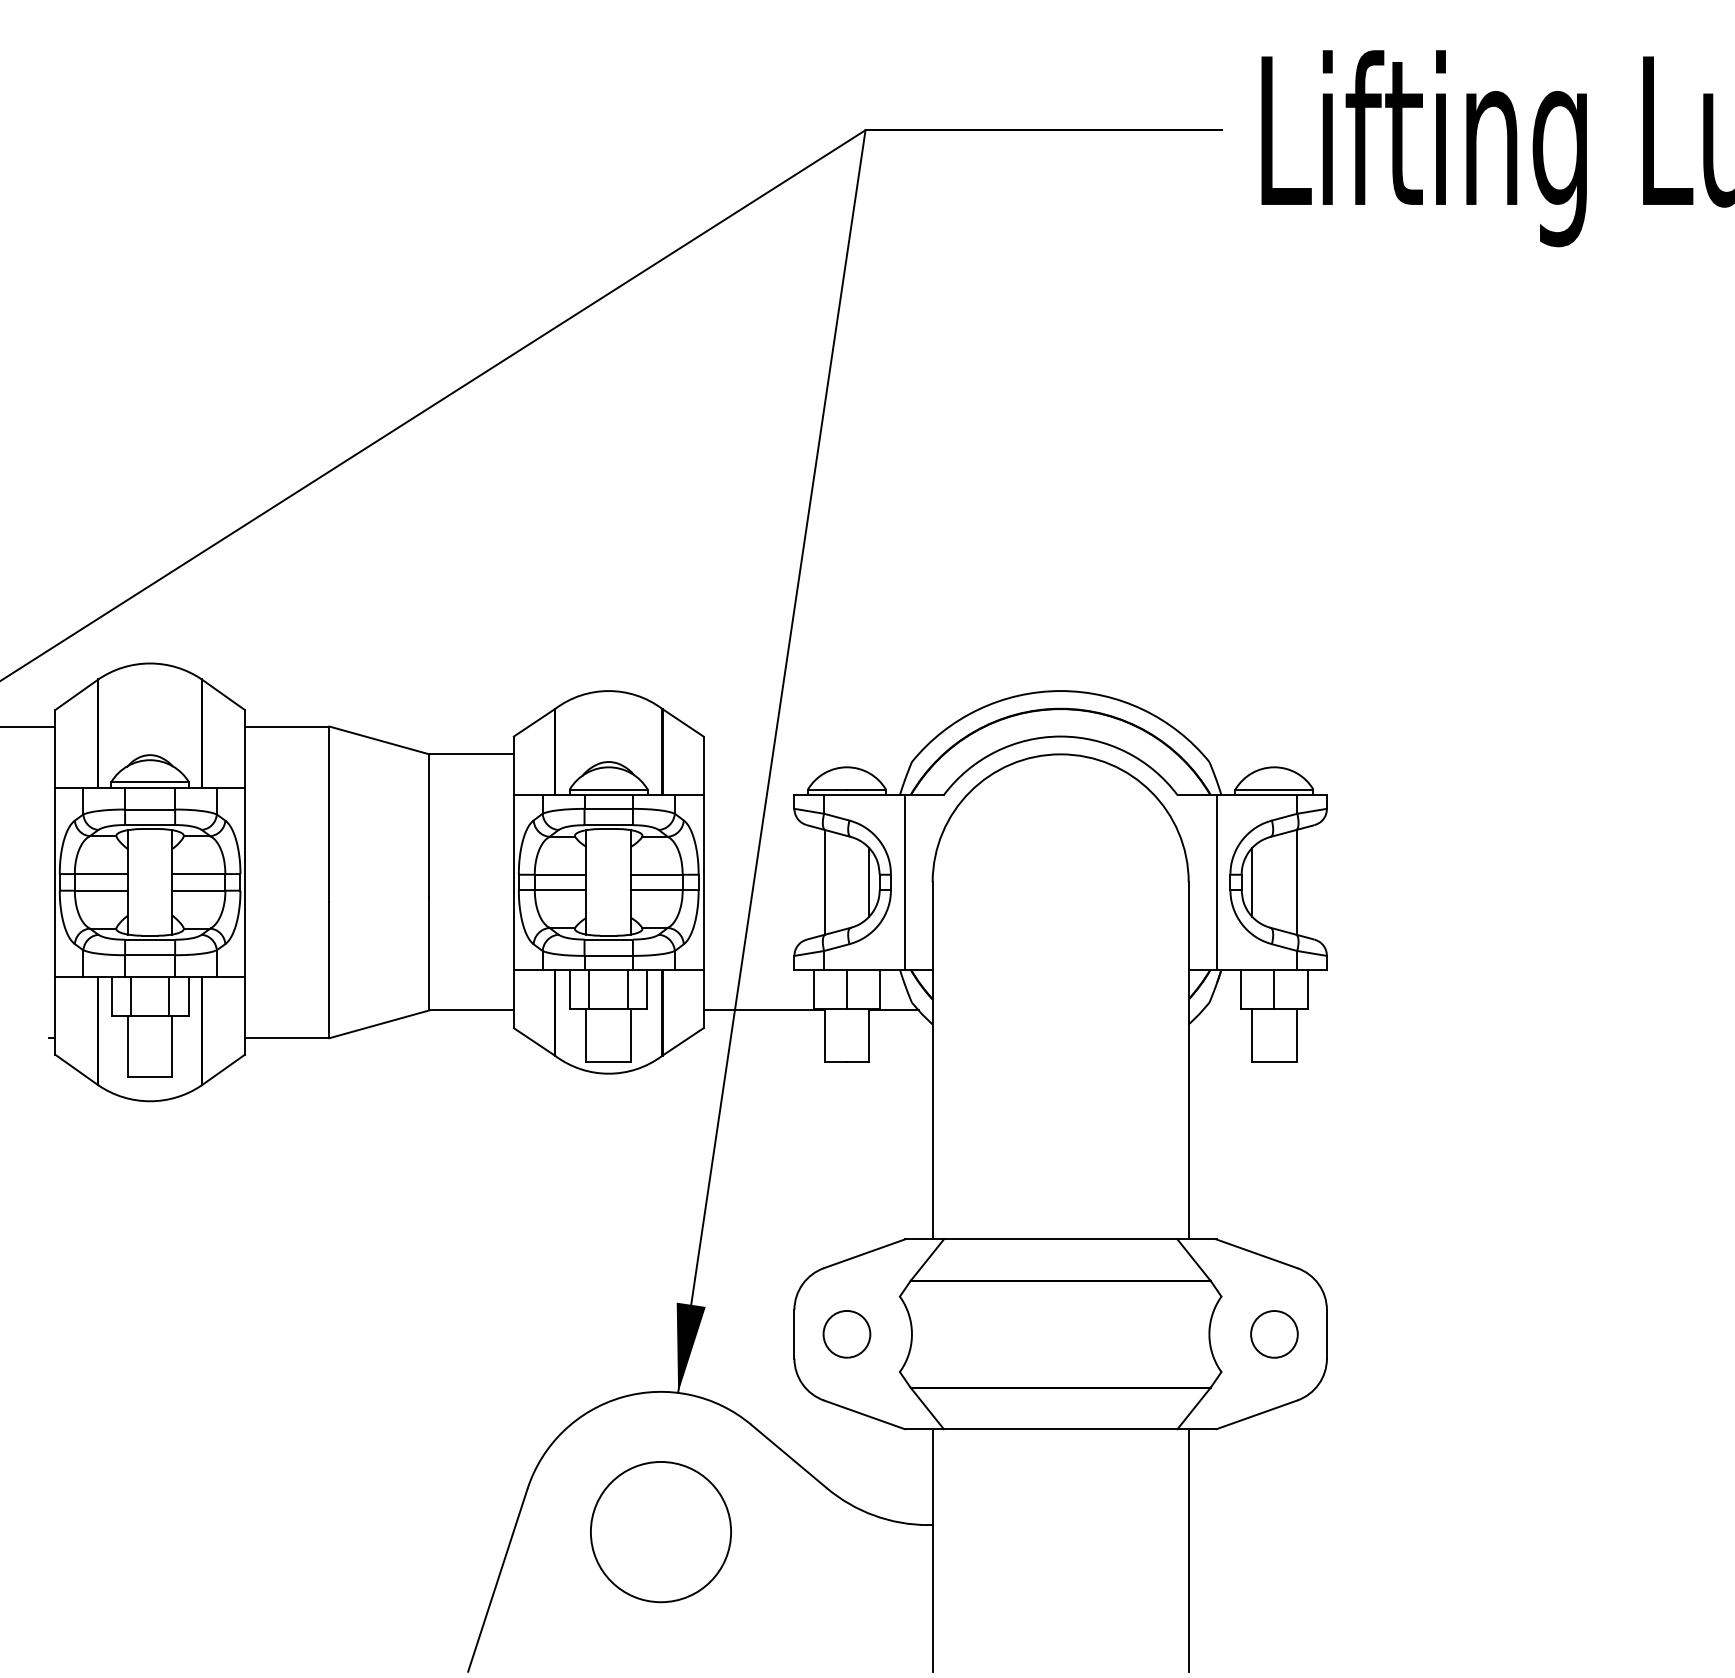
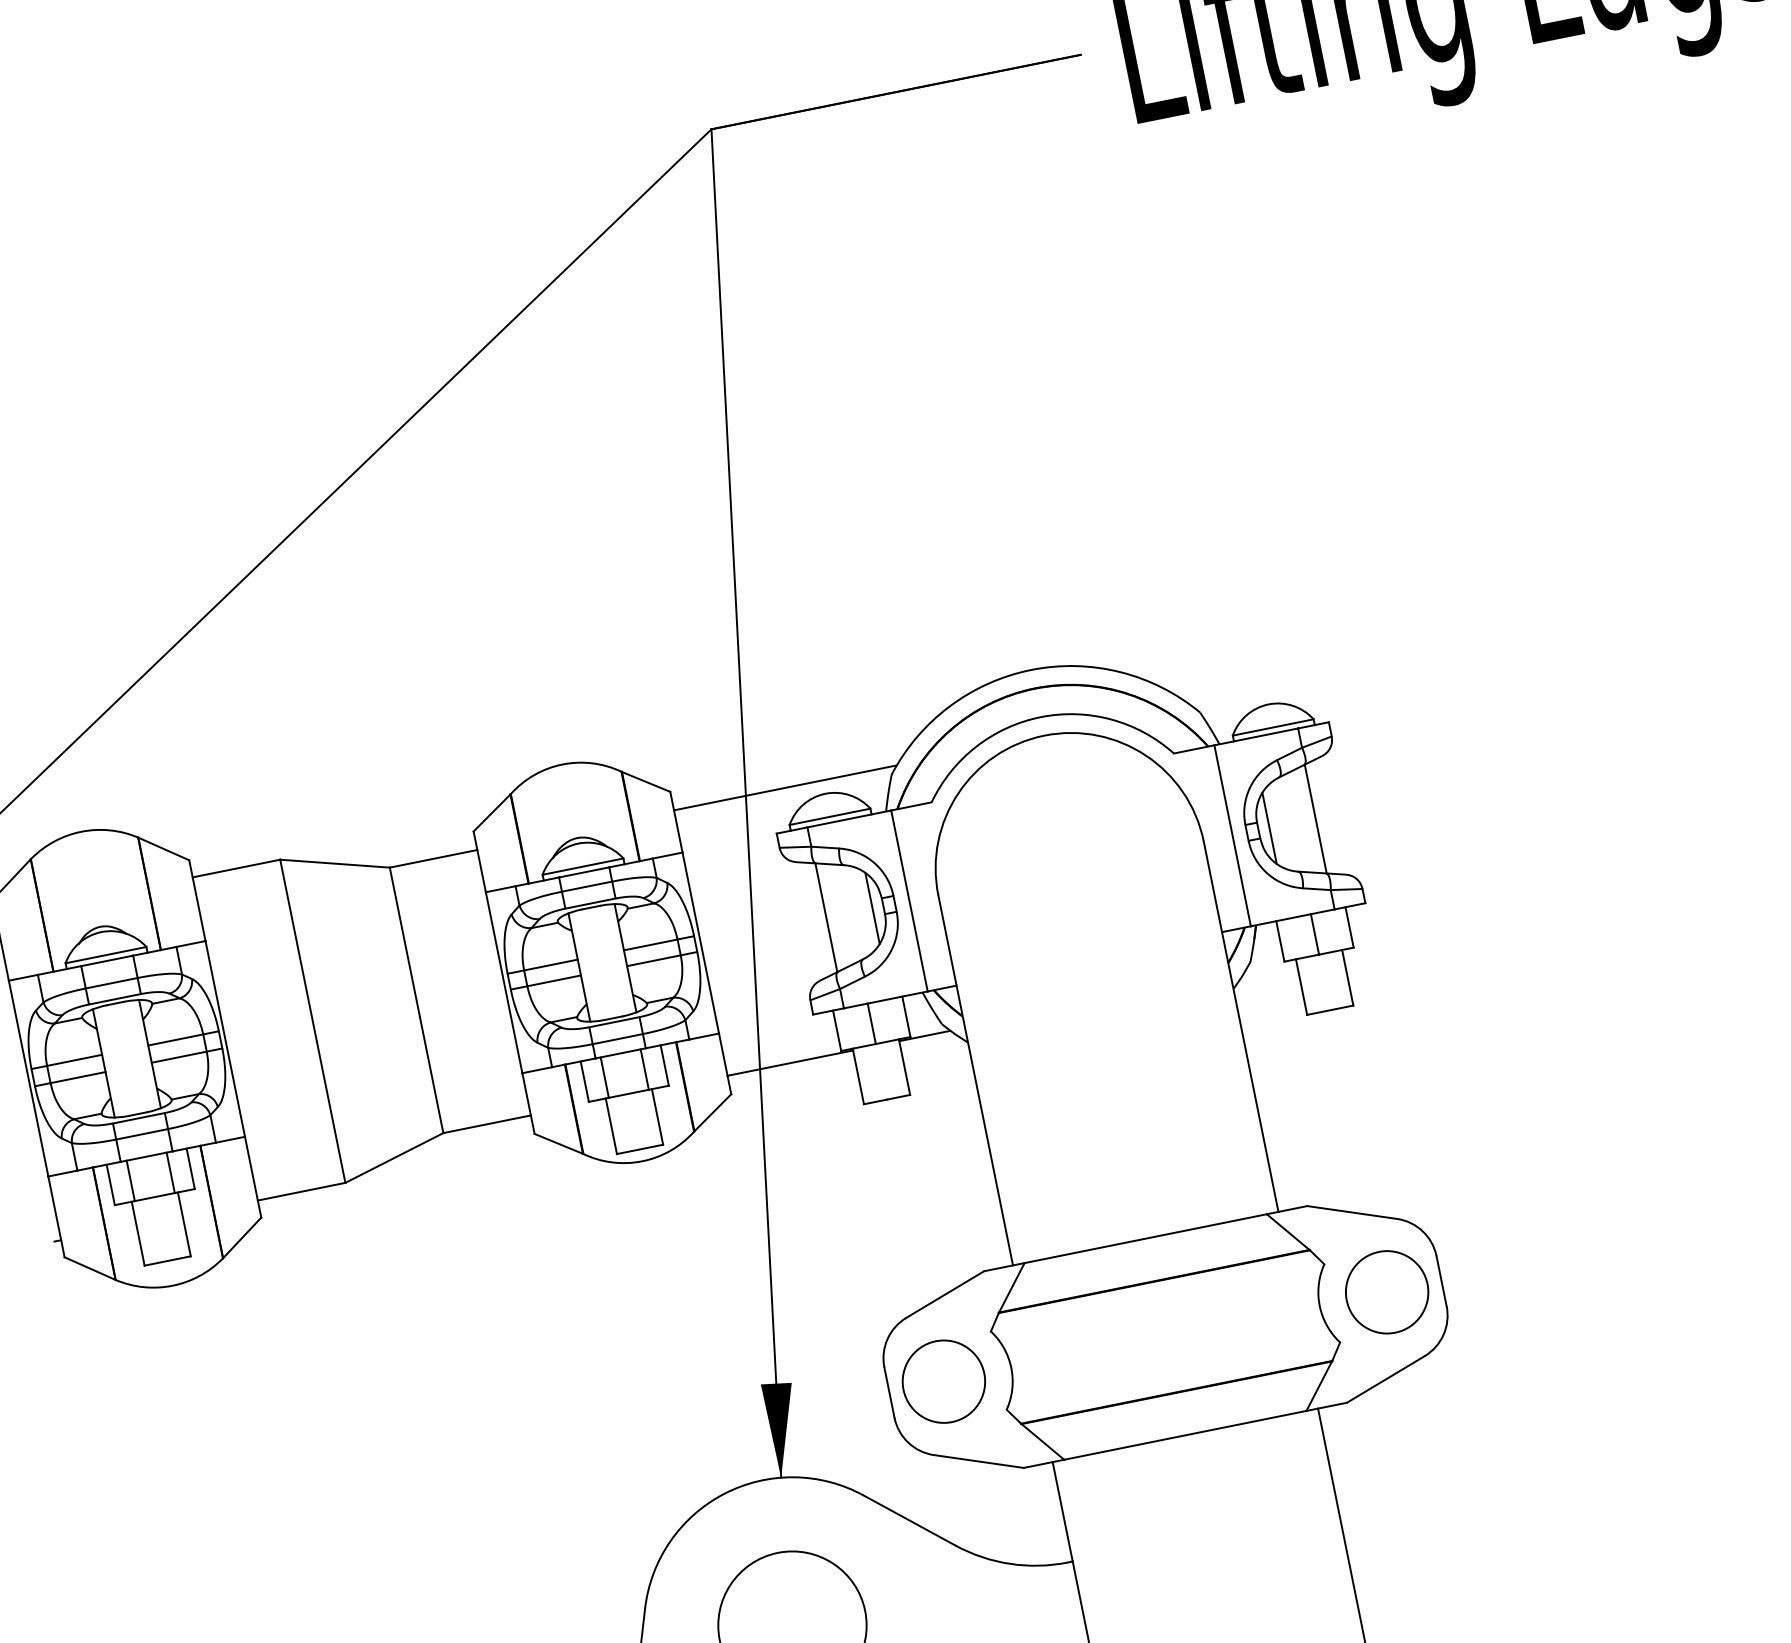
line: (810, 754) -> (784, 788), added
circle: (846, 1334) -> (943, 1381), size x1.67
circle: (1274, 1334) -> (1387, 1292), size x1.67

